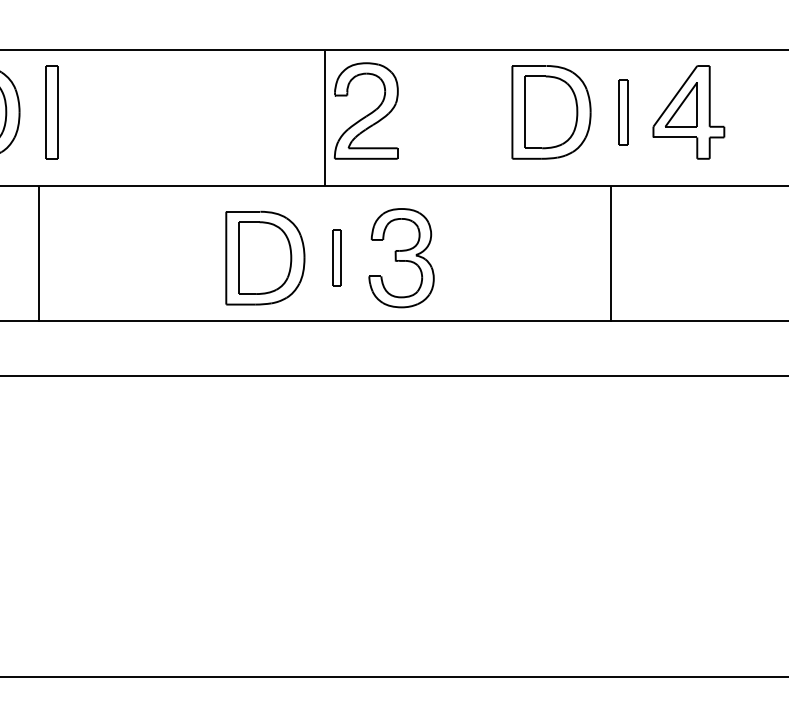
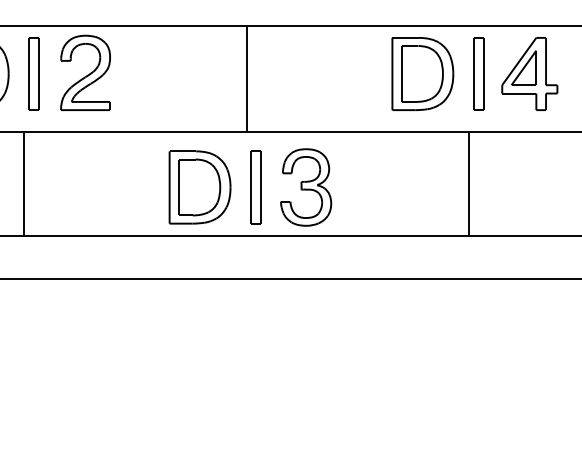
part: (366, 110) -> (85, 72), moved
part: (622, 112) -> (478, 74), size x1.43
part: (336, 258) -> (255, 187), size x1.67

